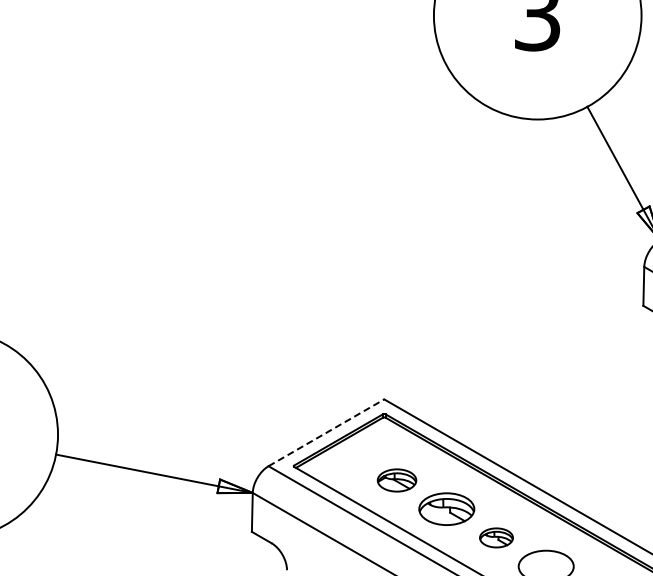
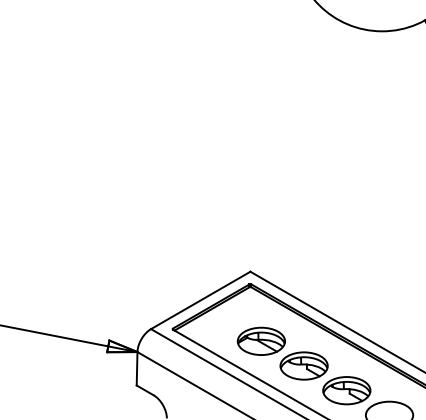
line: (326, 432) -> (200, 300), dashed -> solid
part: (396, 480) -> (260, 341), size x1.43
part: (496, 537) -> (346, 390), size x1.67

